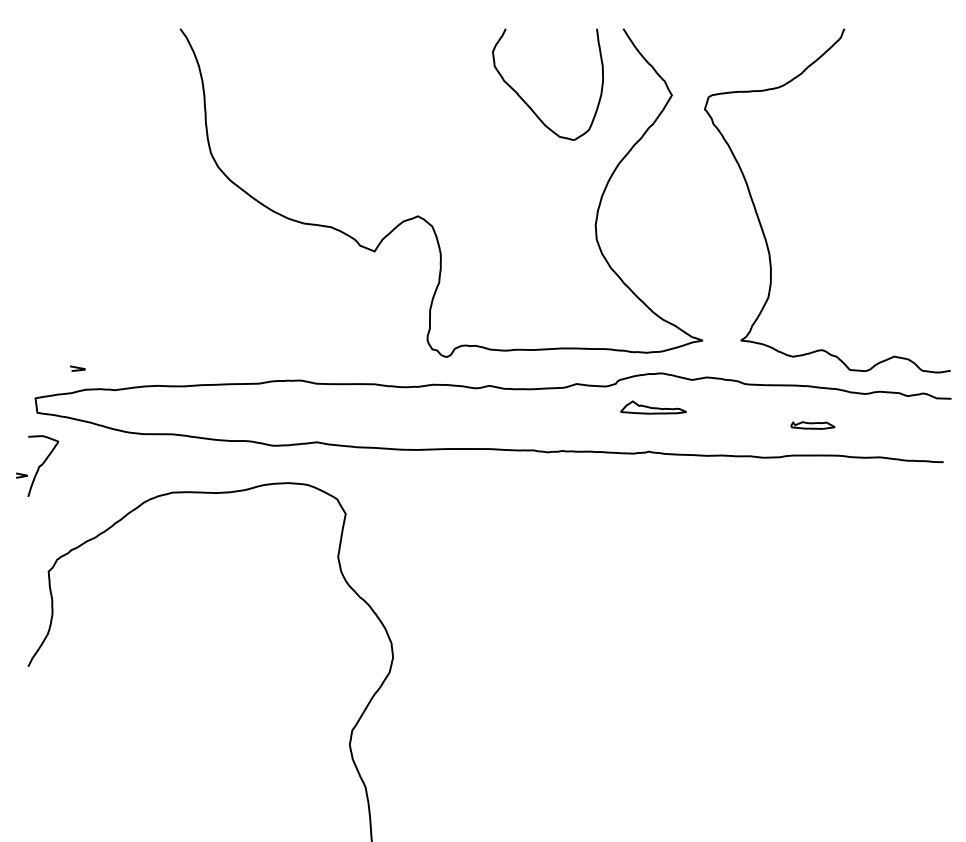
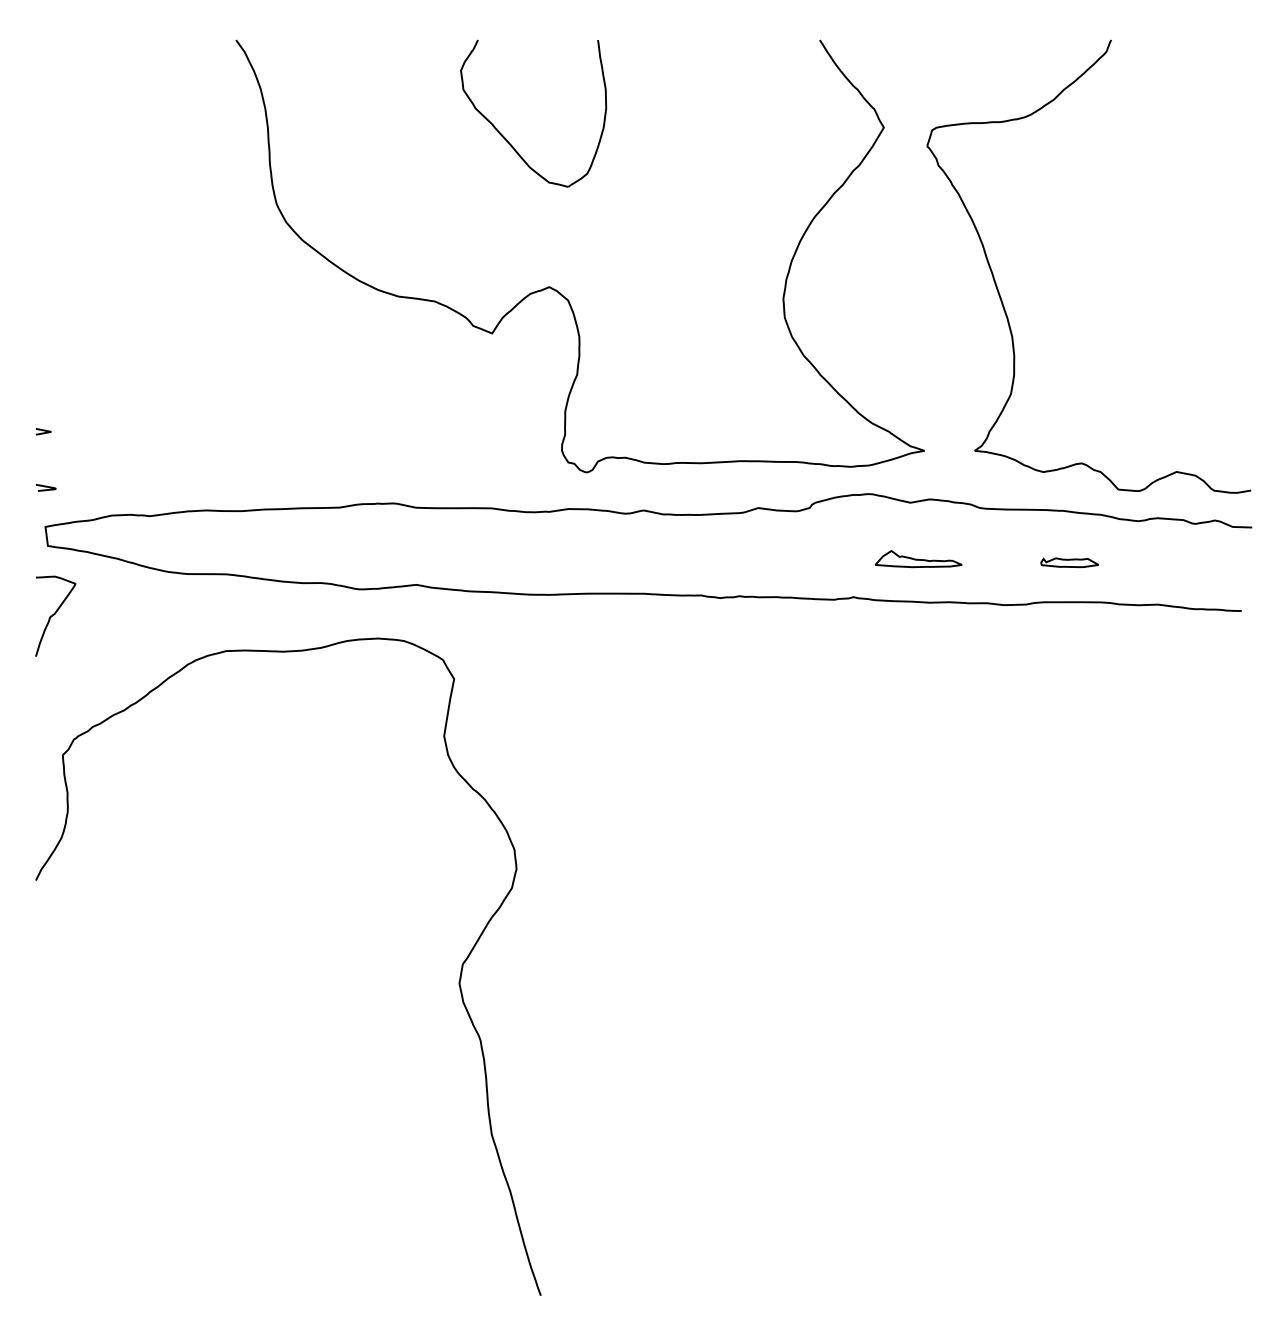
part: (527, 103) -> (506, 138), moved
curve: (77, 368) -> (45, 487), moved
part: (653, 407) -> (918, 559), moved
line: (21, 475) -> (43, 431), moved

